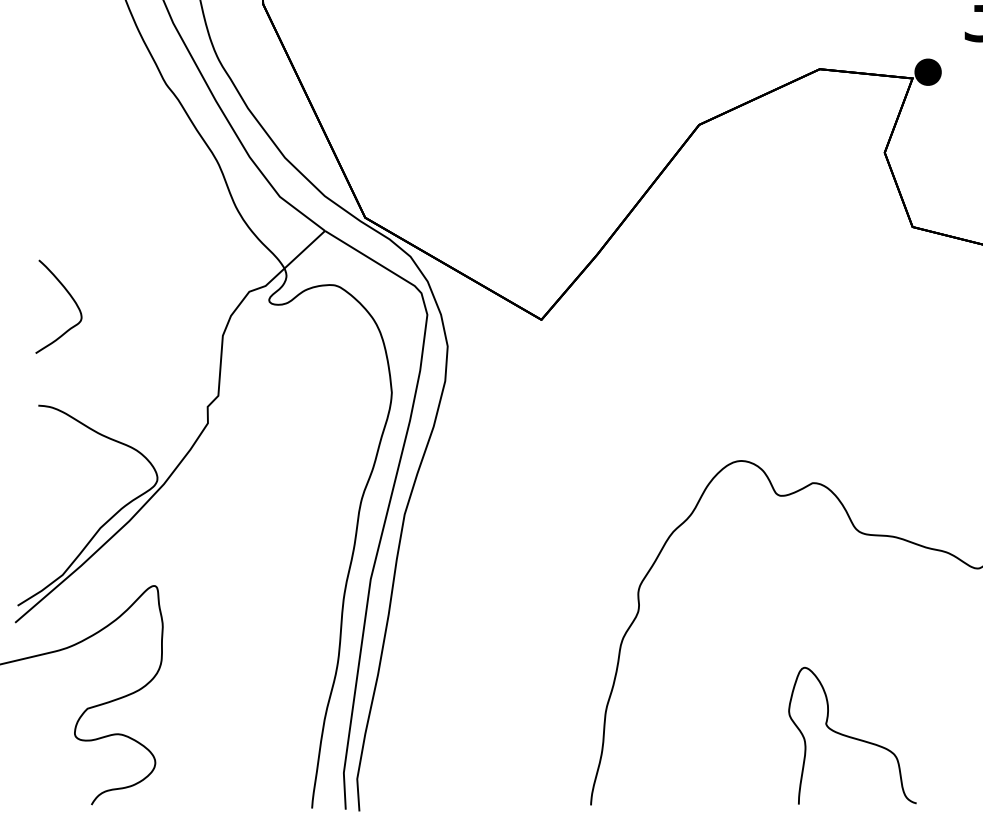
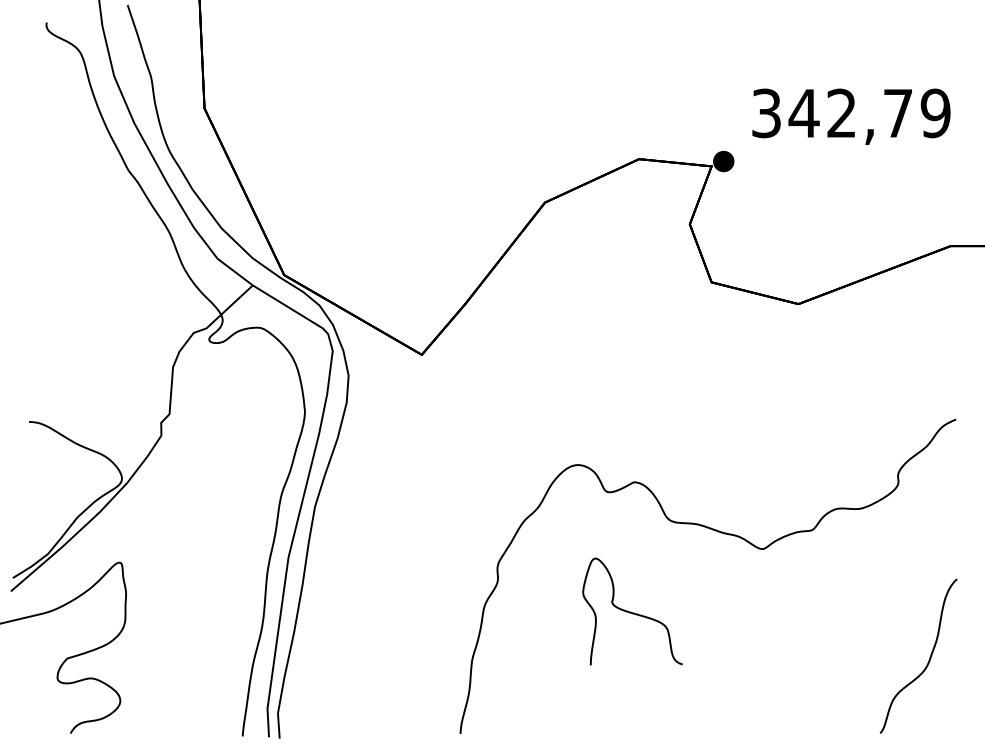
curve: (71, 298) -> (54, 338), removed
curve: (852, 736) -> (632, 612), moved

